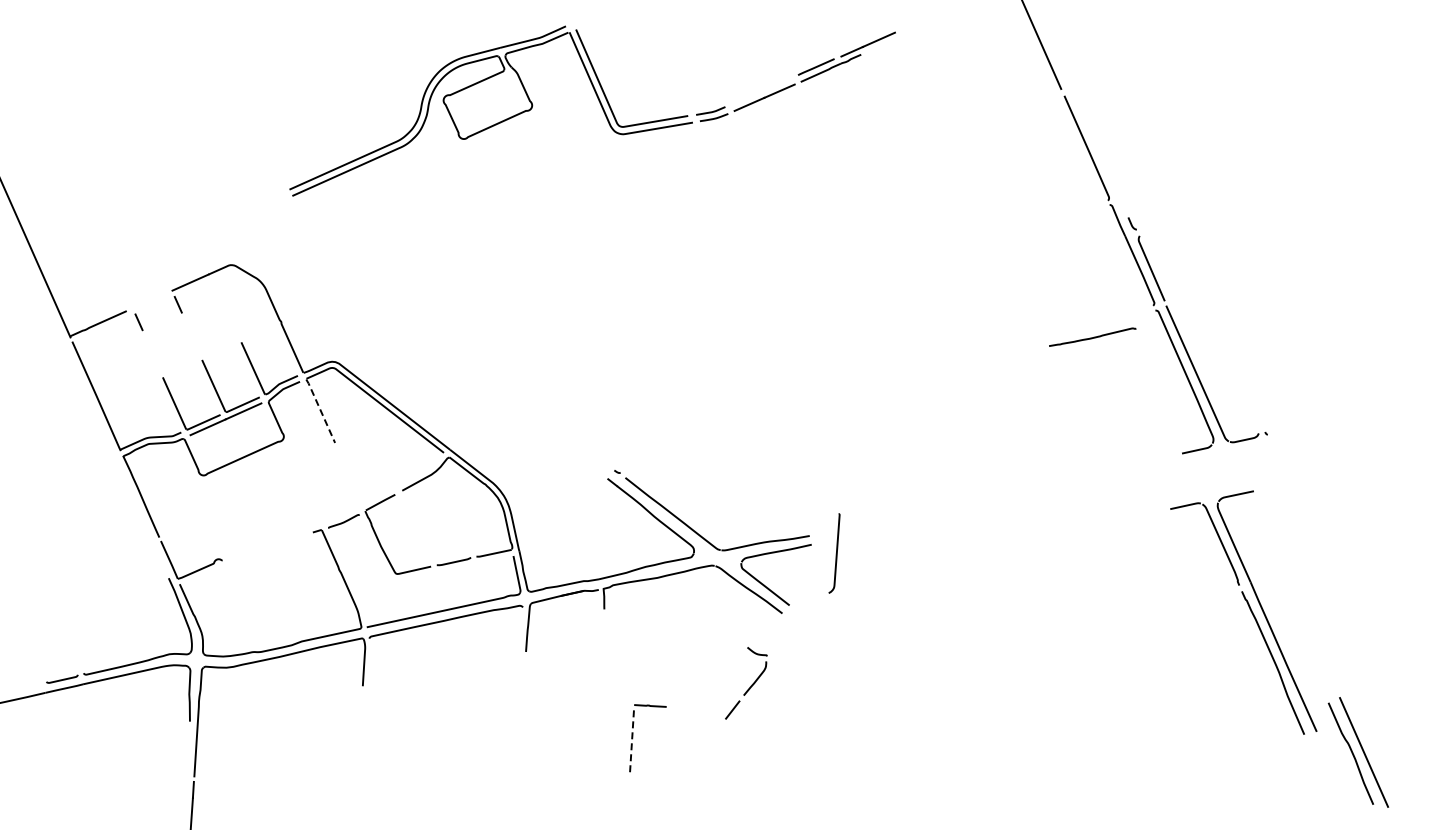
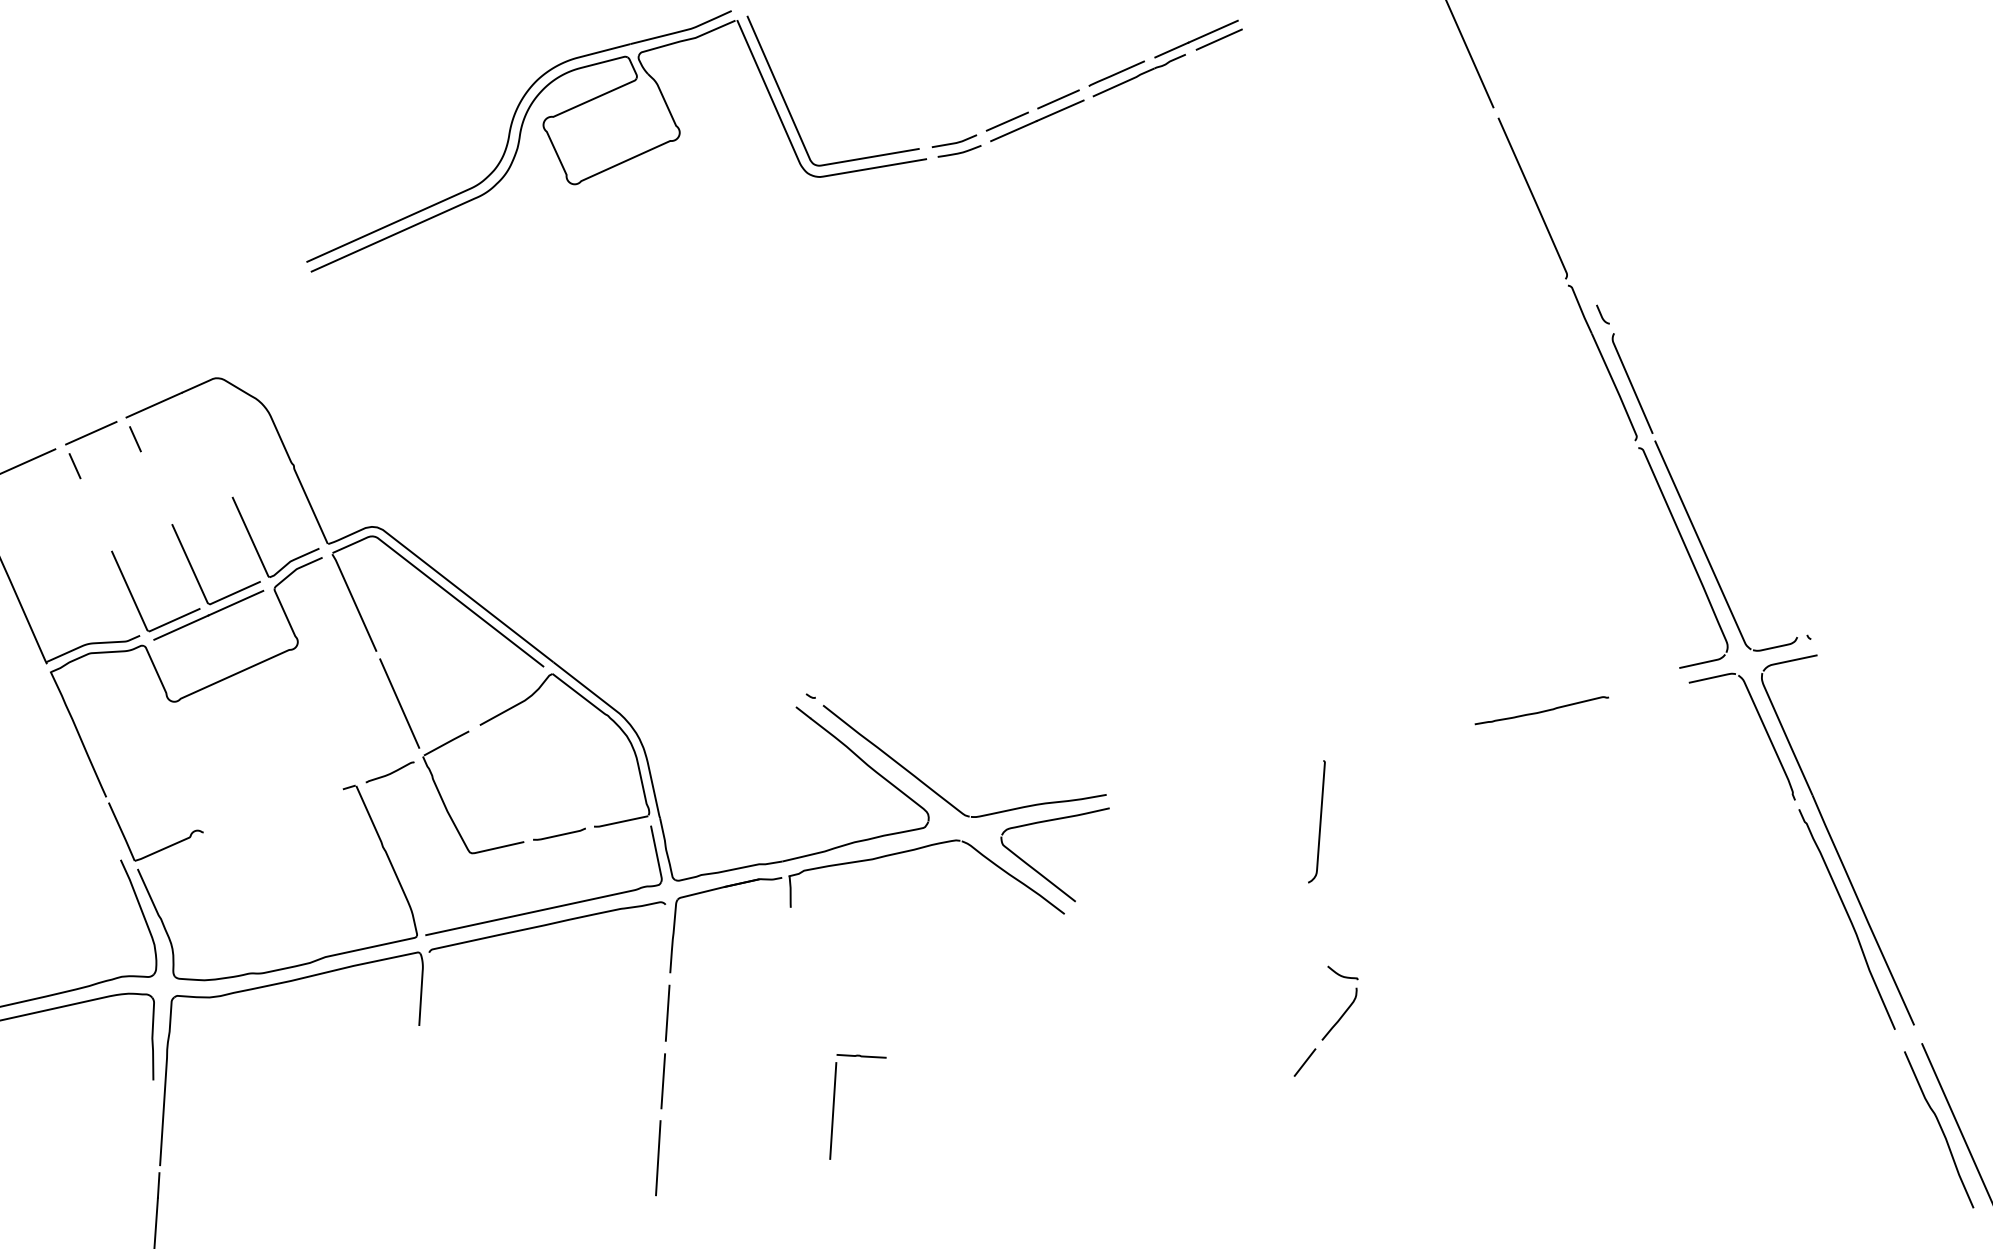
line: (882, 44) -> (1218, 38), added
line: (778, 83) -> (1058, 98), added
line: (744, 98) -> (1006, 121), added
line: (149, 300) -> (91, 432), added
curve: (1092, 337) -> (1541, 711), moved
line: (320, 410) -> (354, 601), dashed -> solid
line: (349, 476) -> (398, 703), added
curve: (835, 554) -> (1318, 823), moved
part: (1249, 609) -> (1810, 837), moved
line: (524, 677) -> (667, 1012), added
part: (746, 683) -> (1326, 1021), moved
line: (521, 721) -> (663, 1080), added
line: (631, 742) -> (832, 1112), dashed -> solid
line: (517, 772) -> (657, 1158), added

